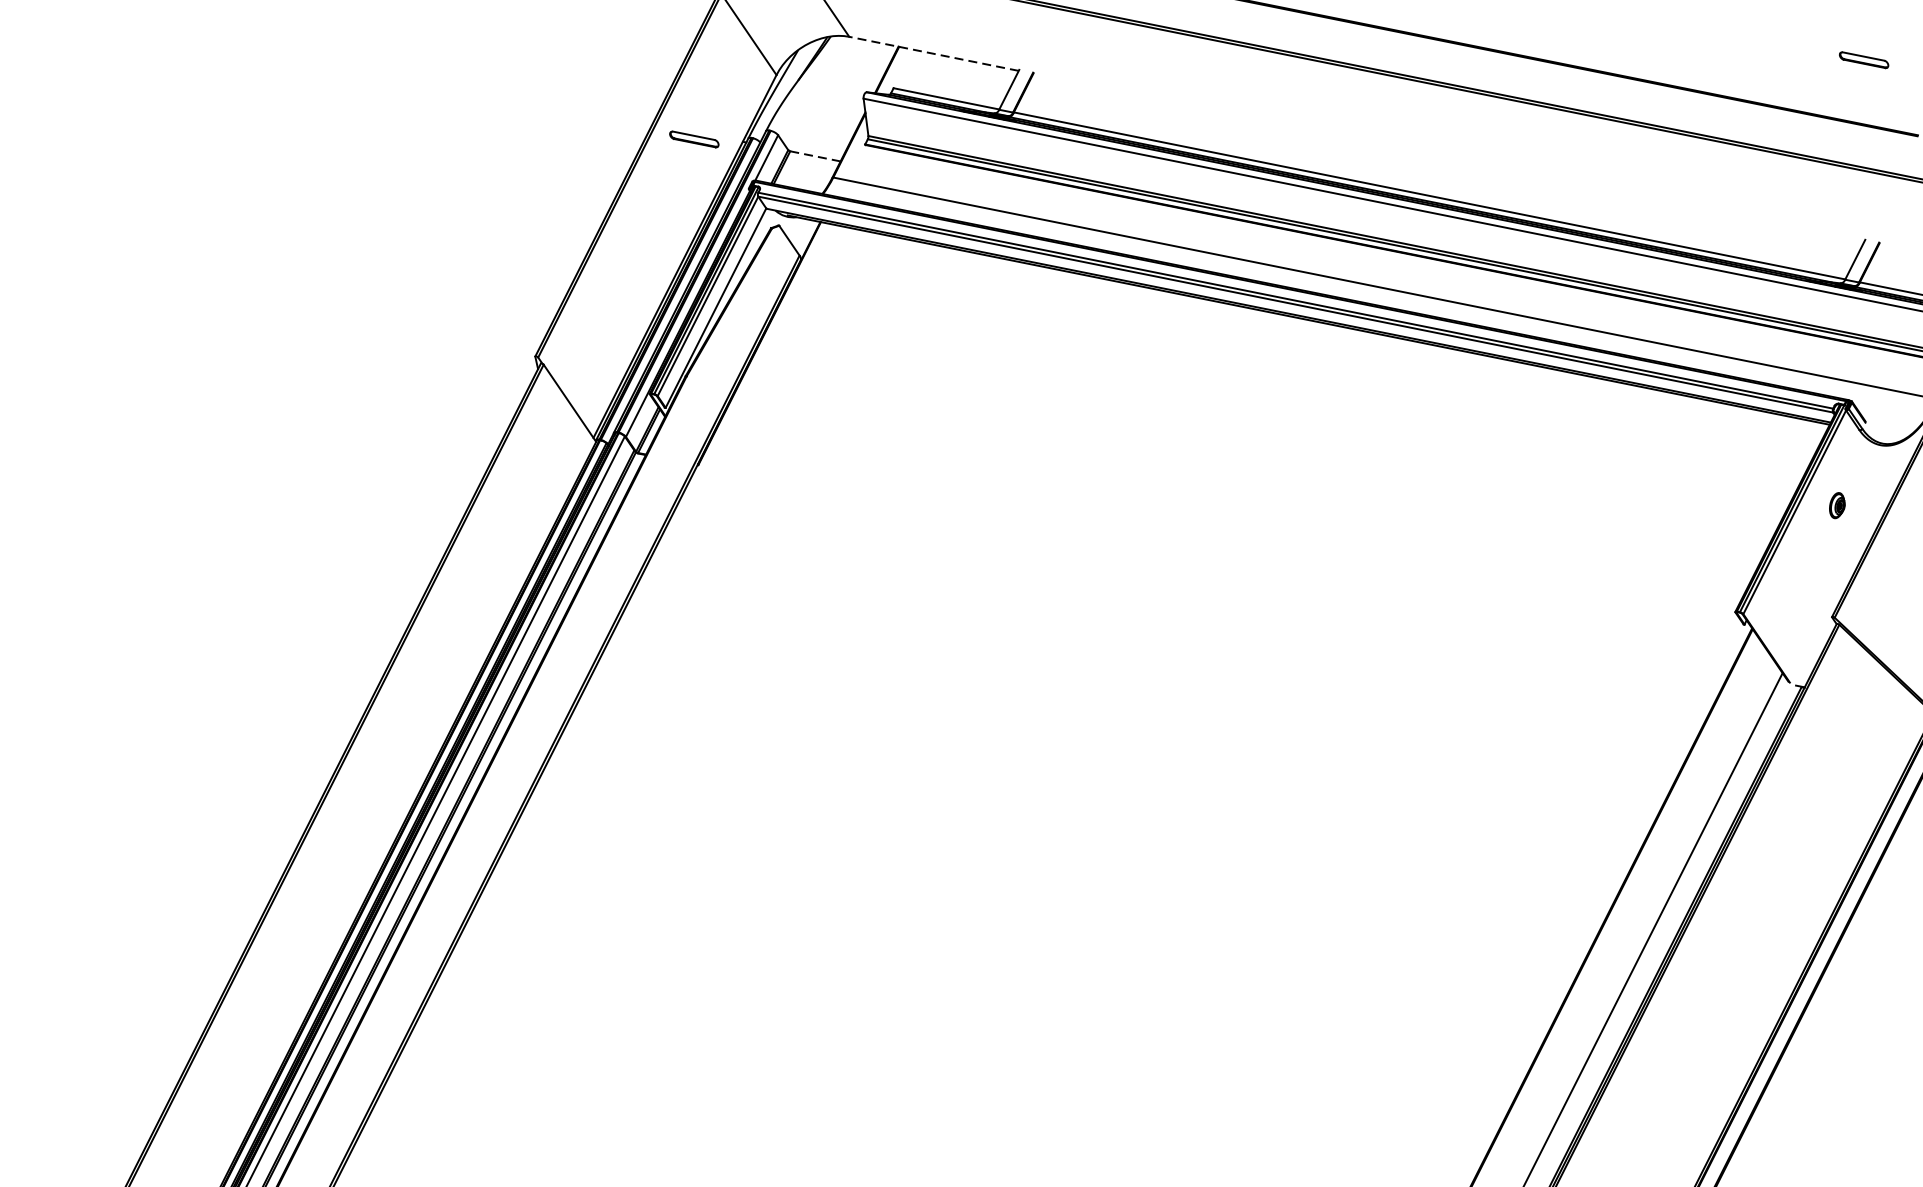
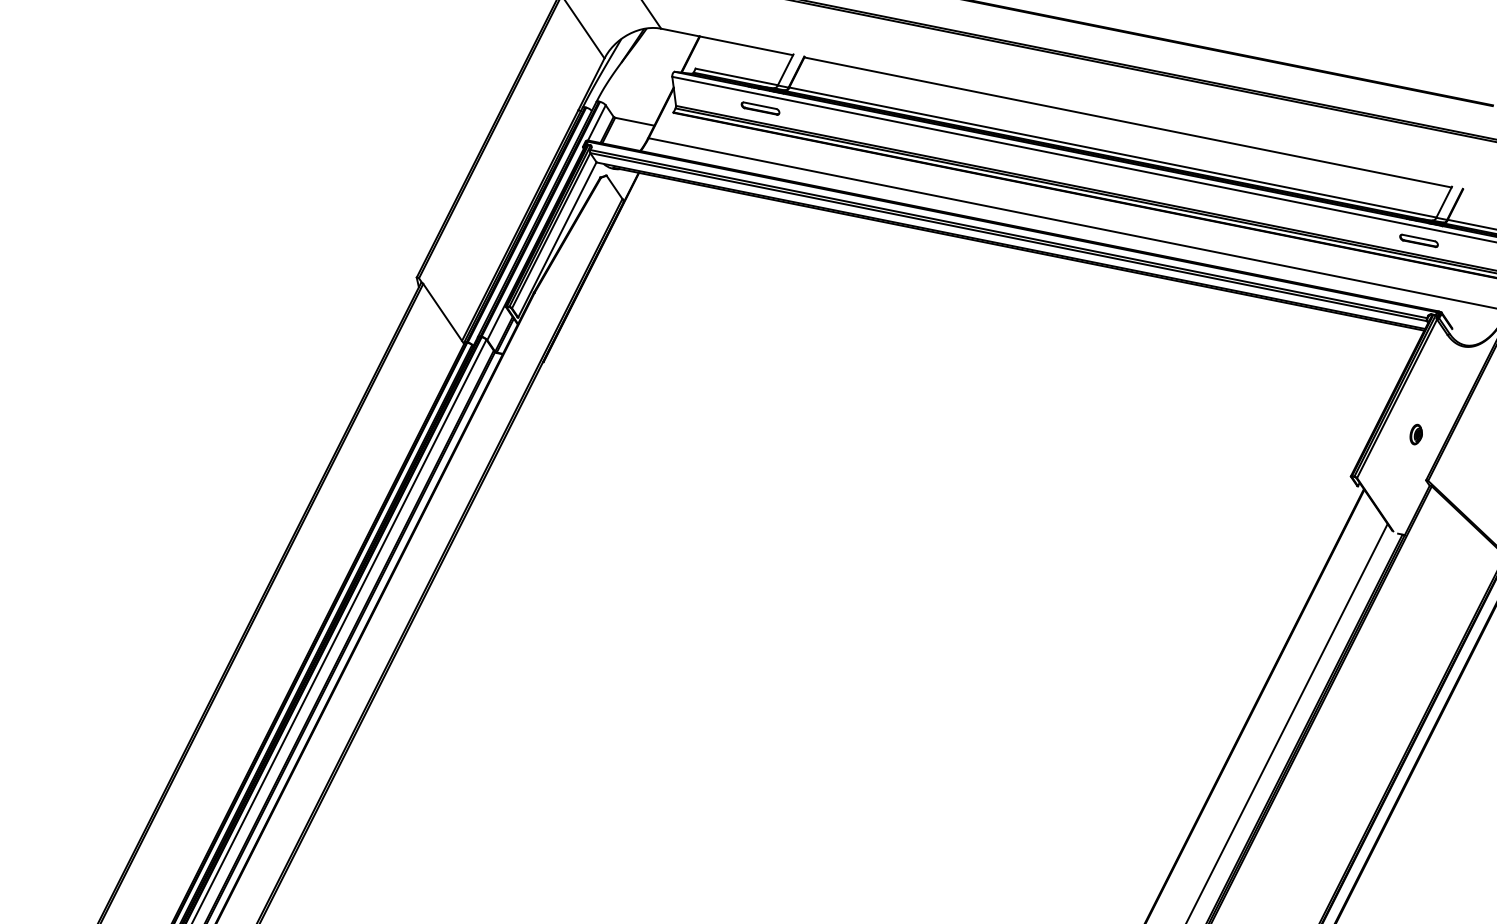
line: (933, 53) -> (726, 41), dashed -> solid
part: (1863, 59) -> (1418, 240), moved
part: (694, 139) -> (760, 108), moved
line: (815, 156) -> (634, 121), dashed -> solid
line: (1448, 157) -> (1127, 122), added
part: (1836, 505) -> (1415, 434), moved

